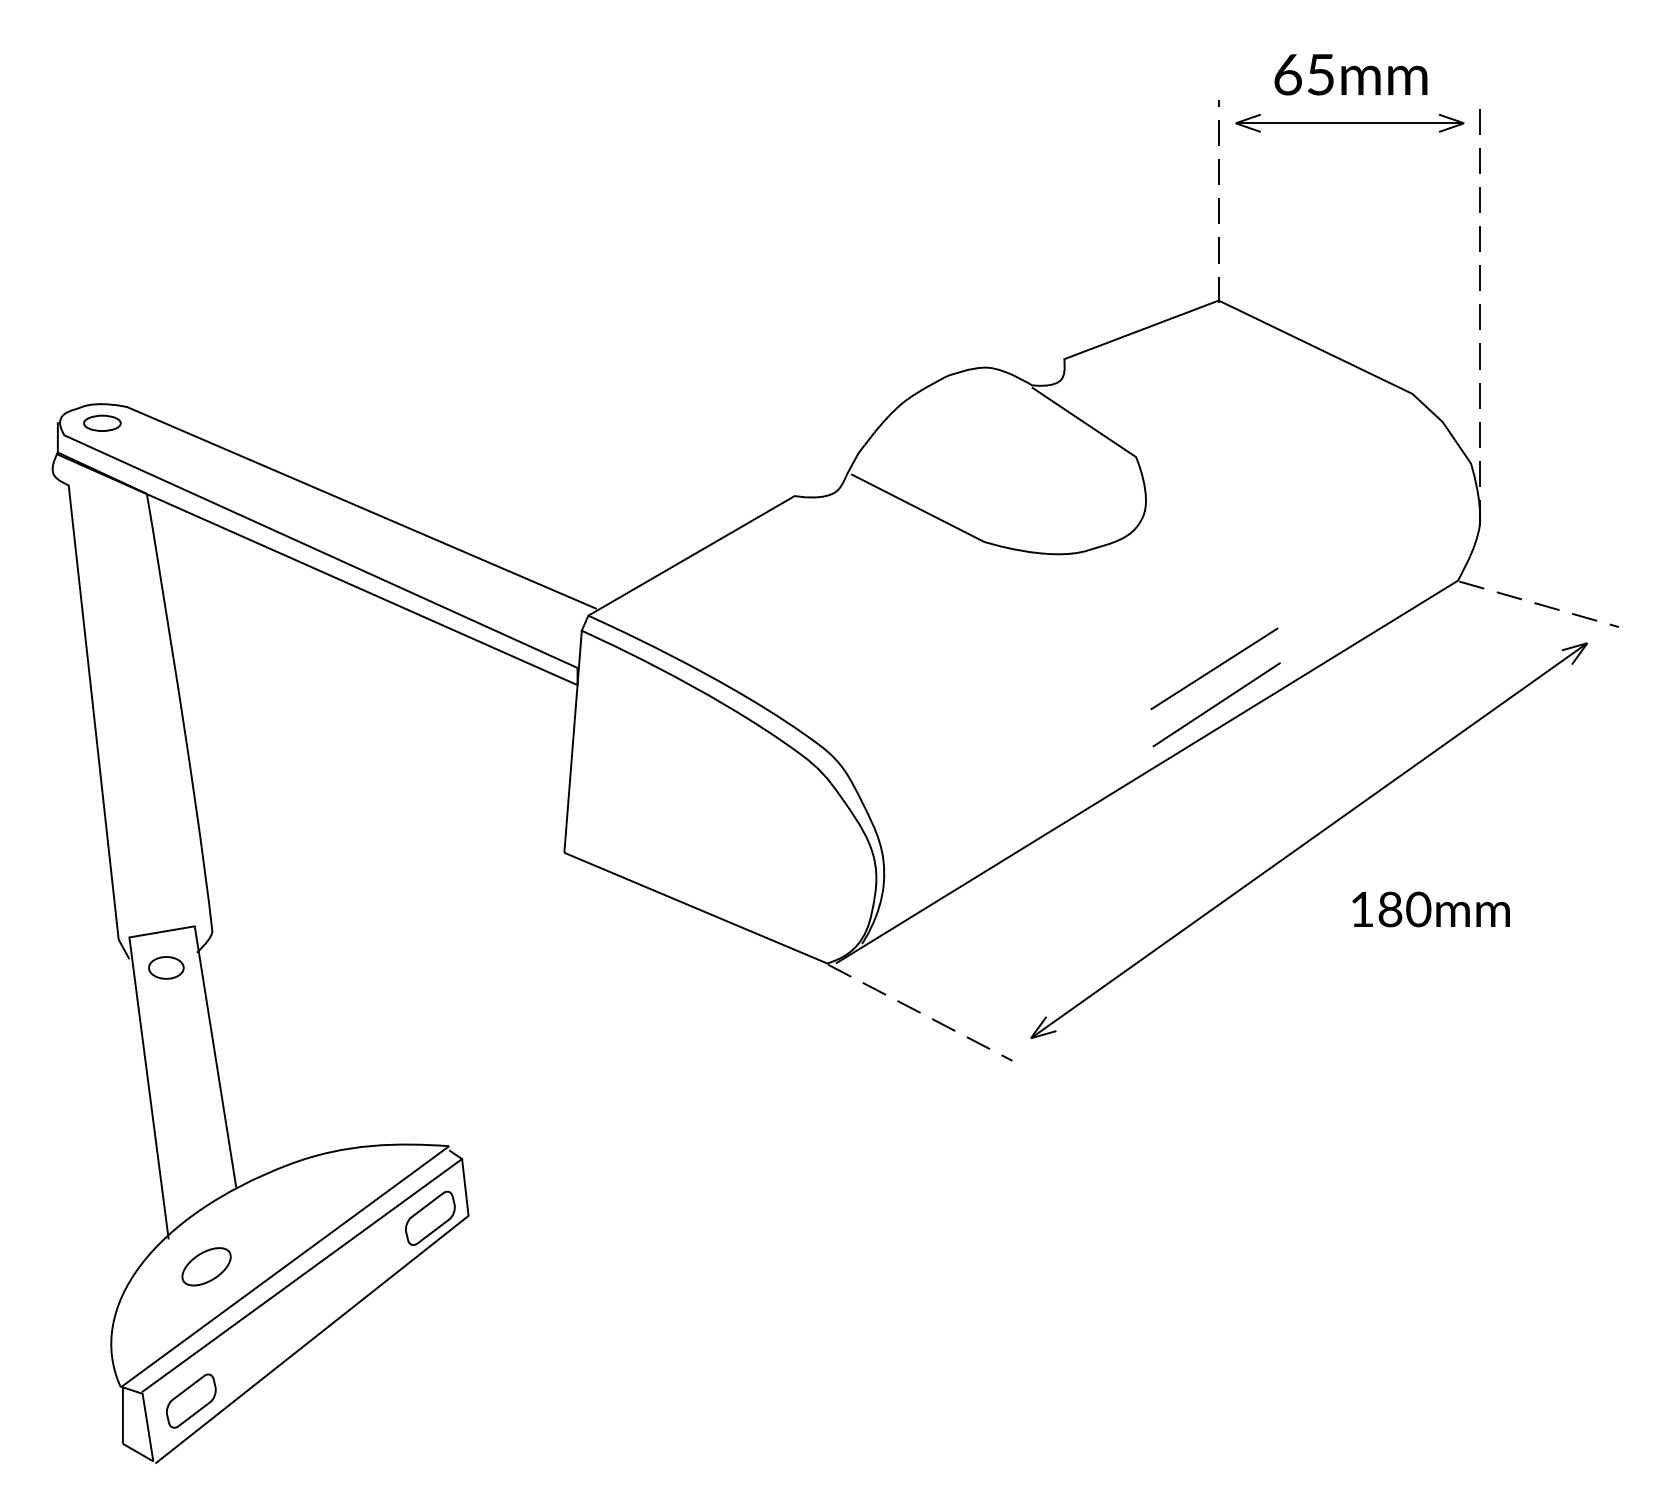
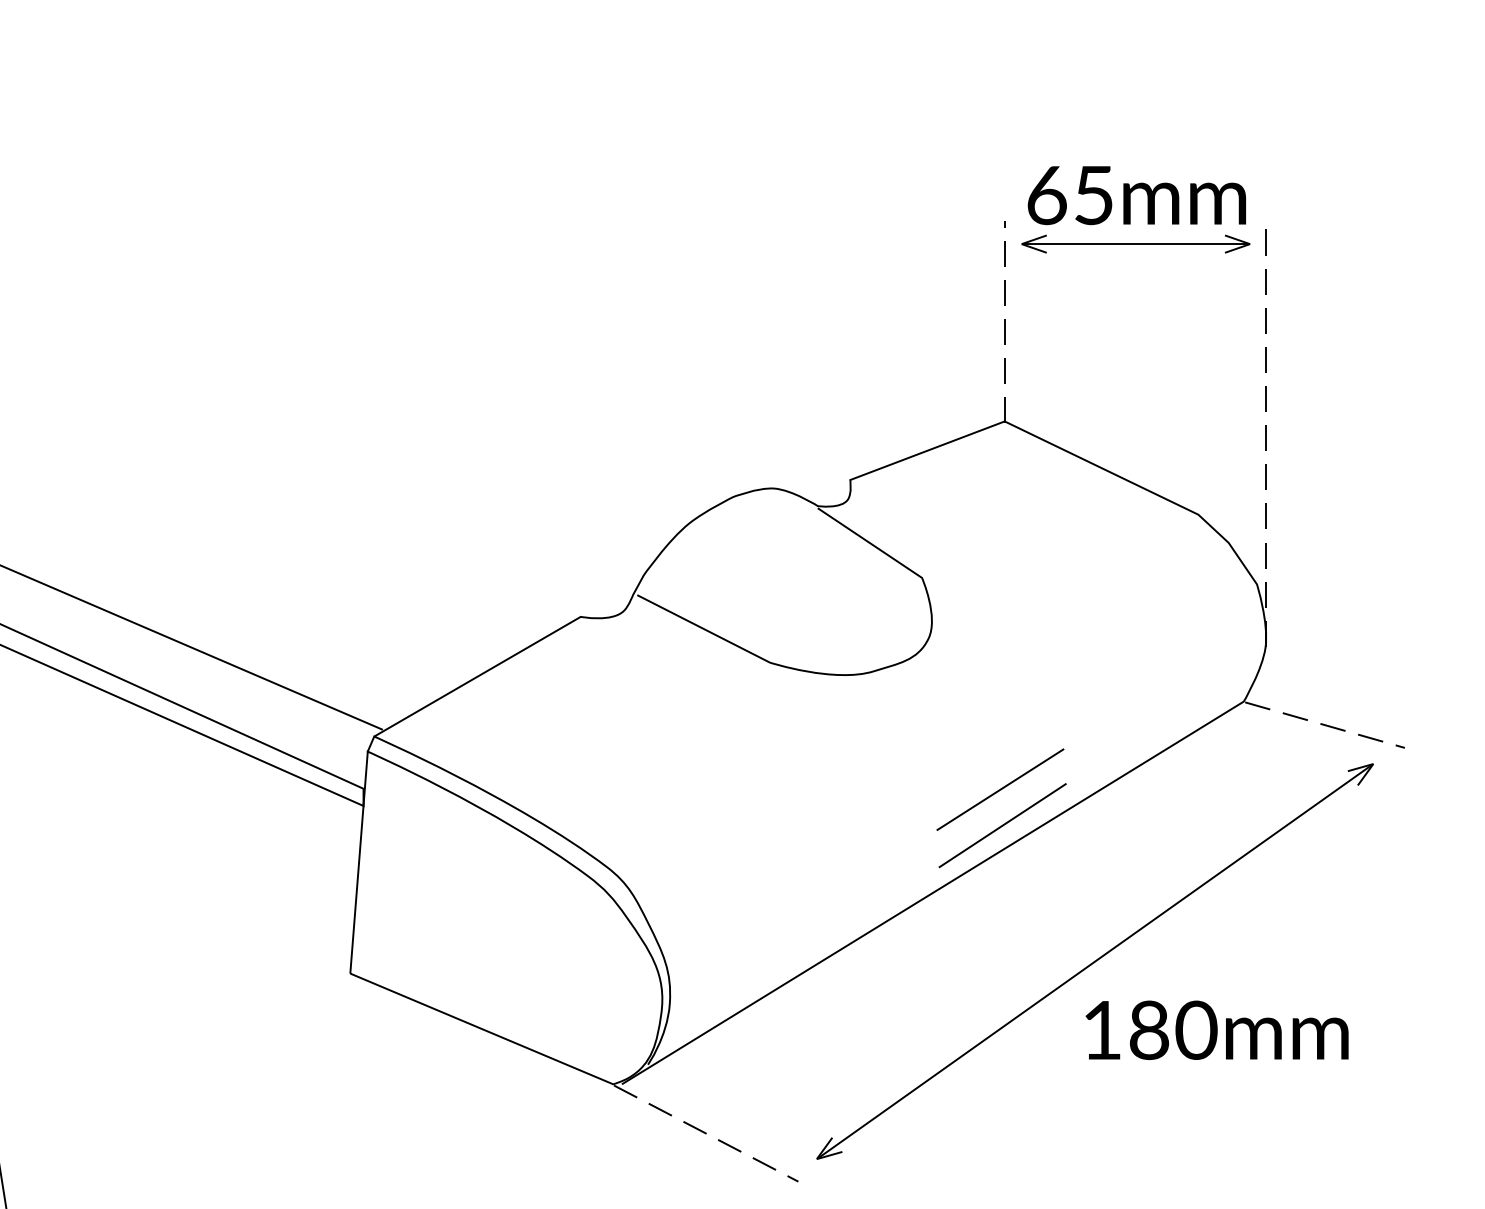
part: (1350, 74) -> (1136, 195), size x1.43
part: (1430, 909) -> (1216, 1030), size x1.67

